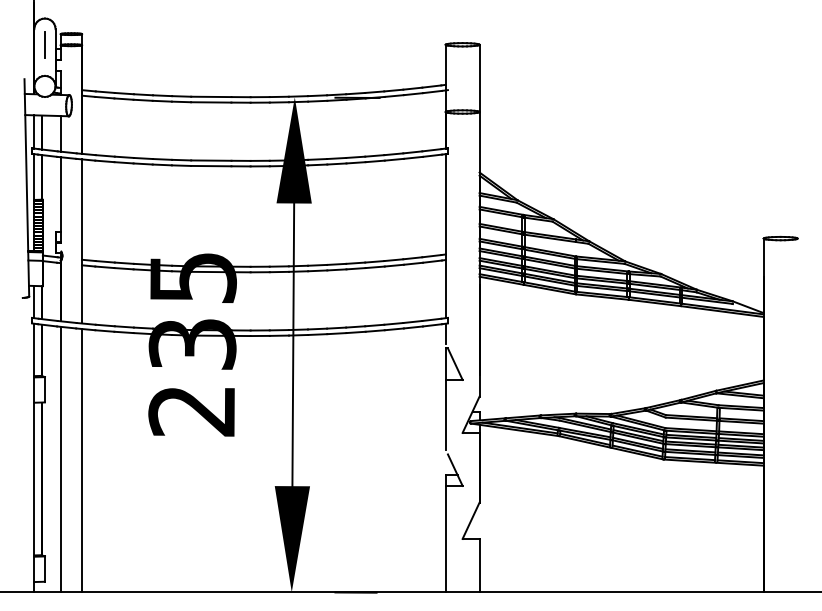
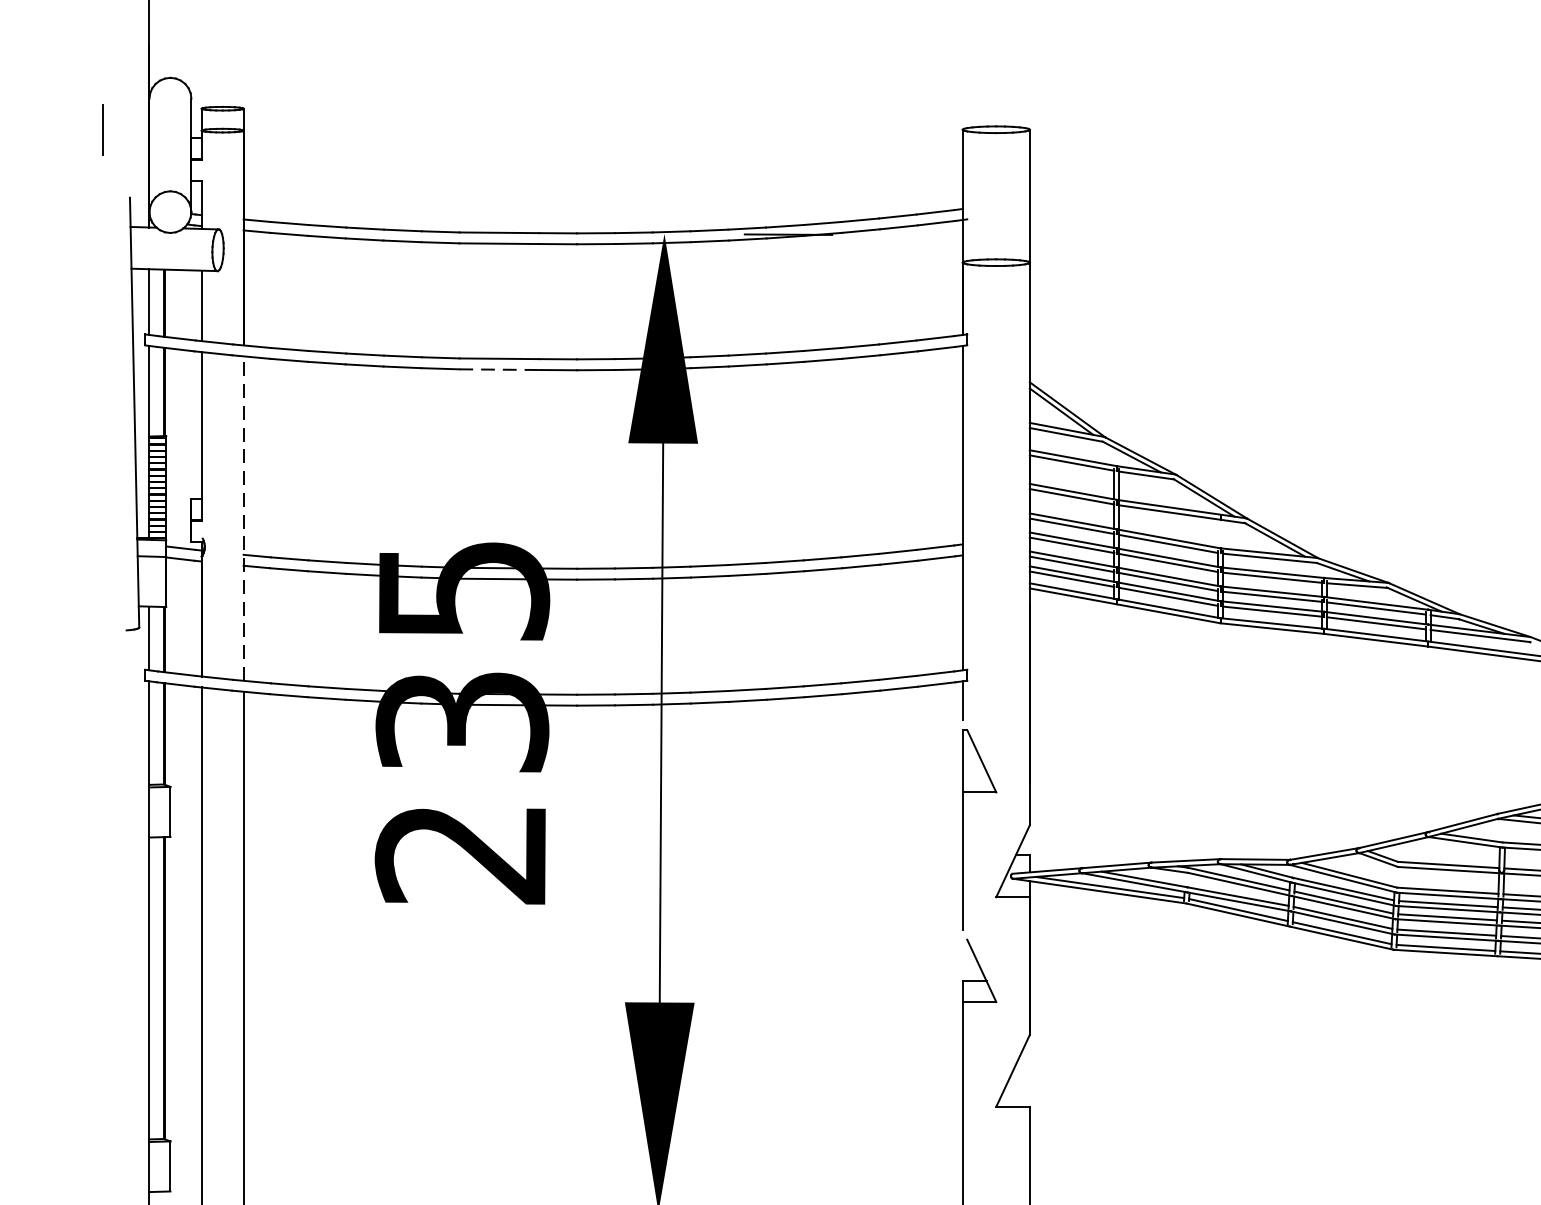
line: (44, 44) -> (102, 129), moved
line: (211, 166) -> (499, 370), solid -> dashed
line: (81, 240) -> (242, 516), solid -> dashed

